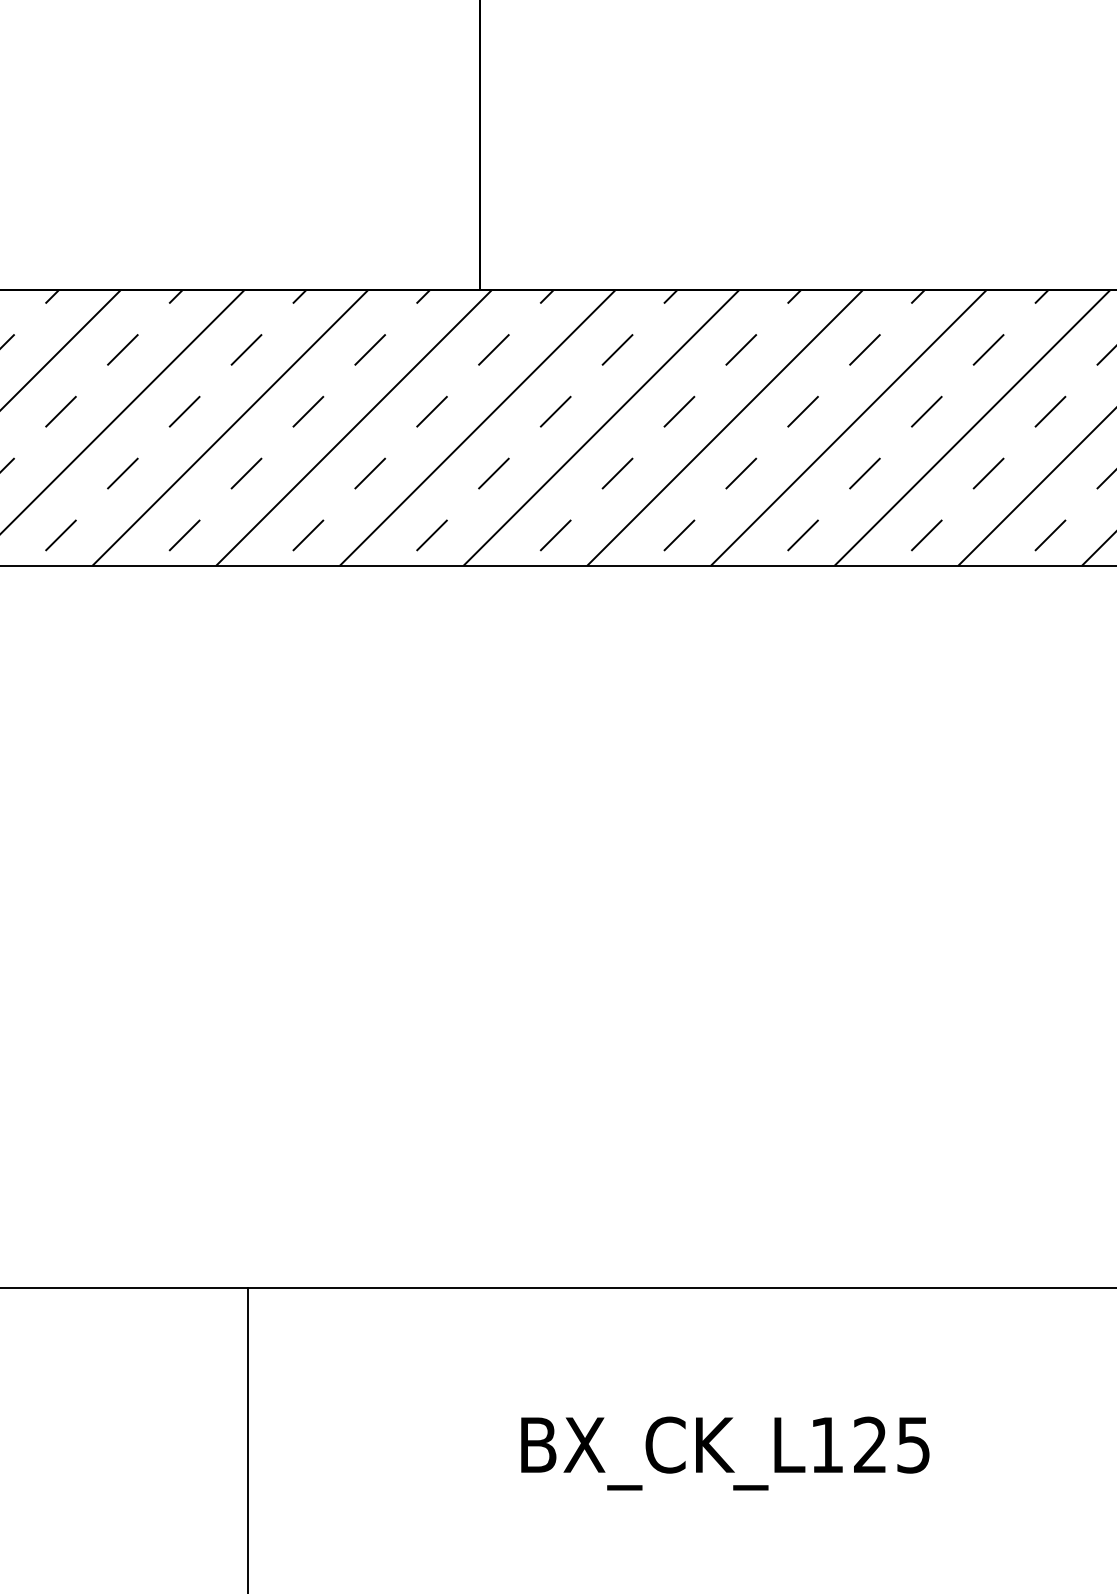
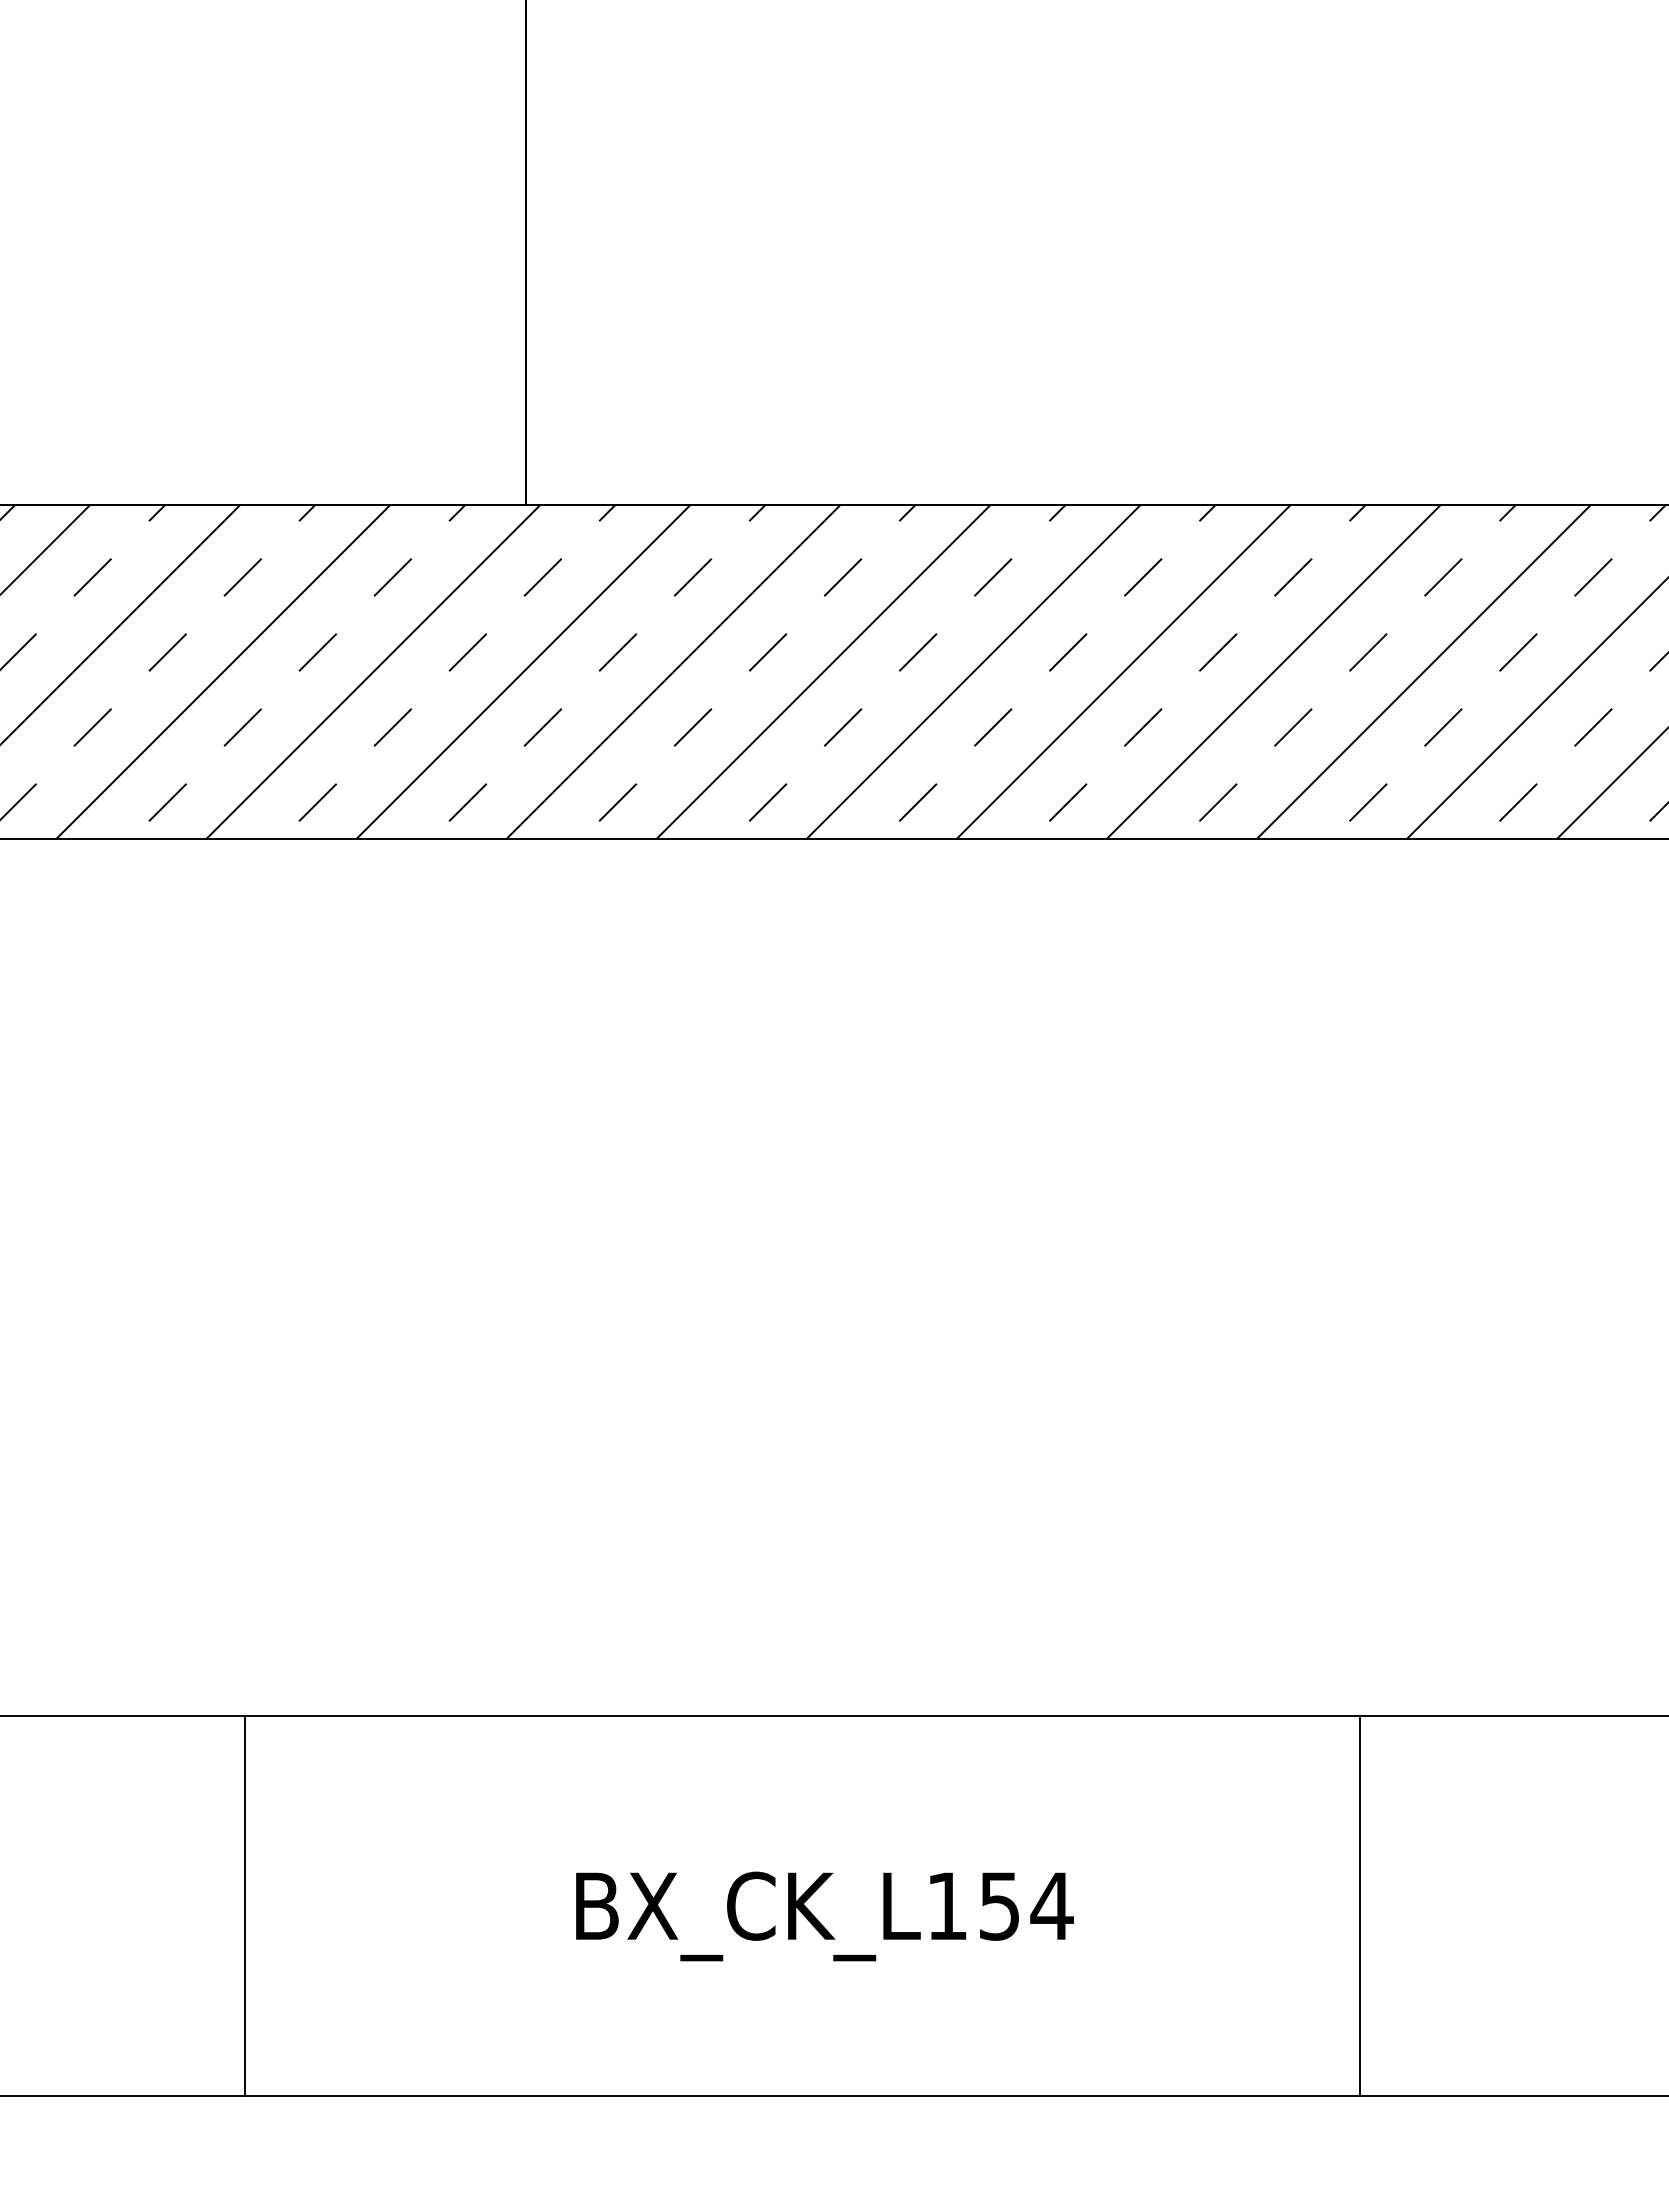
text: (892, 1444) -> (1026, 1905), BX_CK_L125 -> BX_CK_L154

